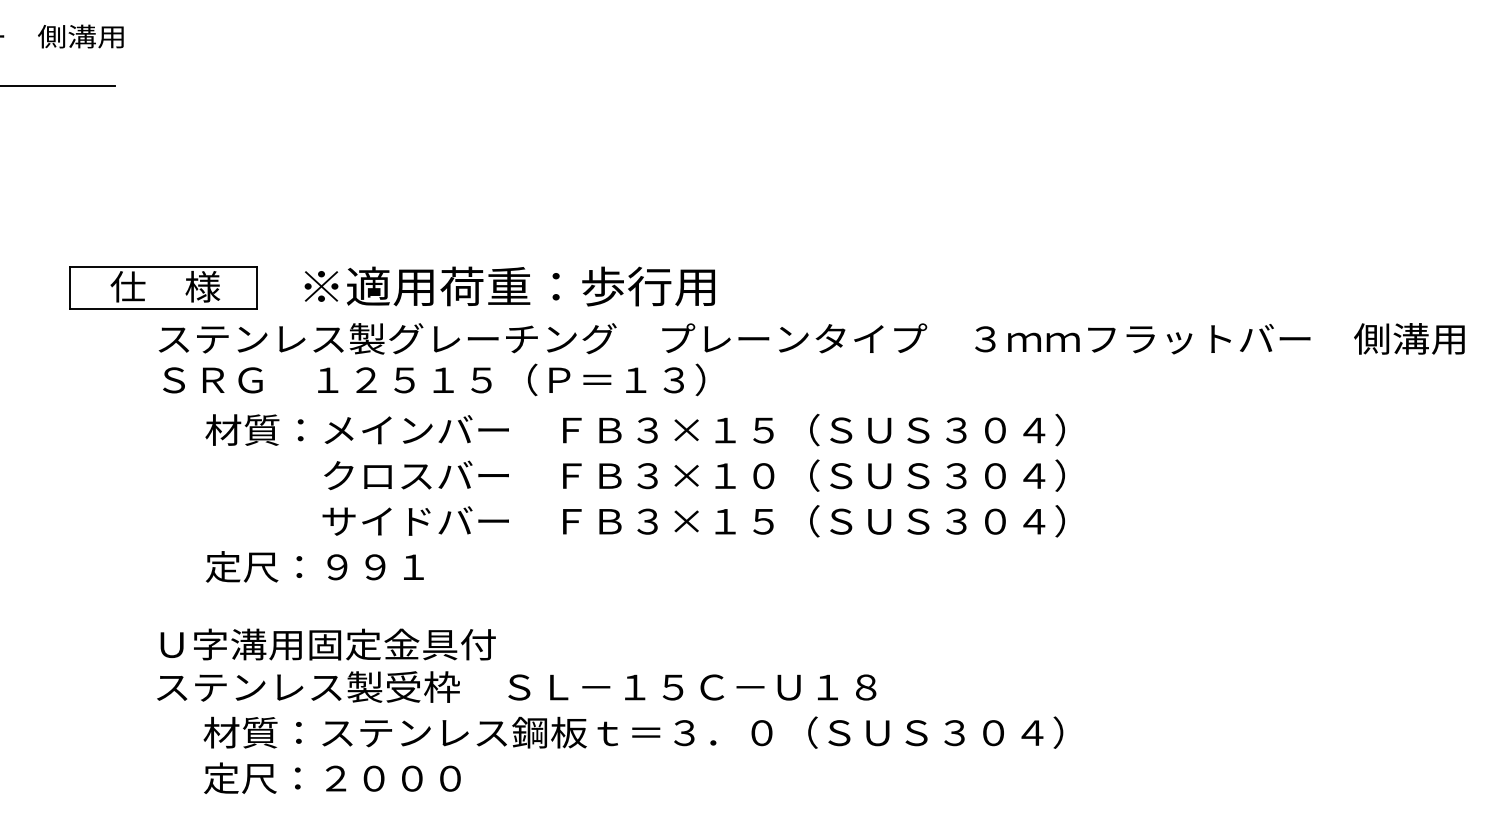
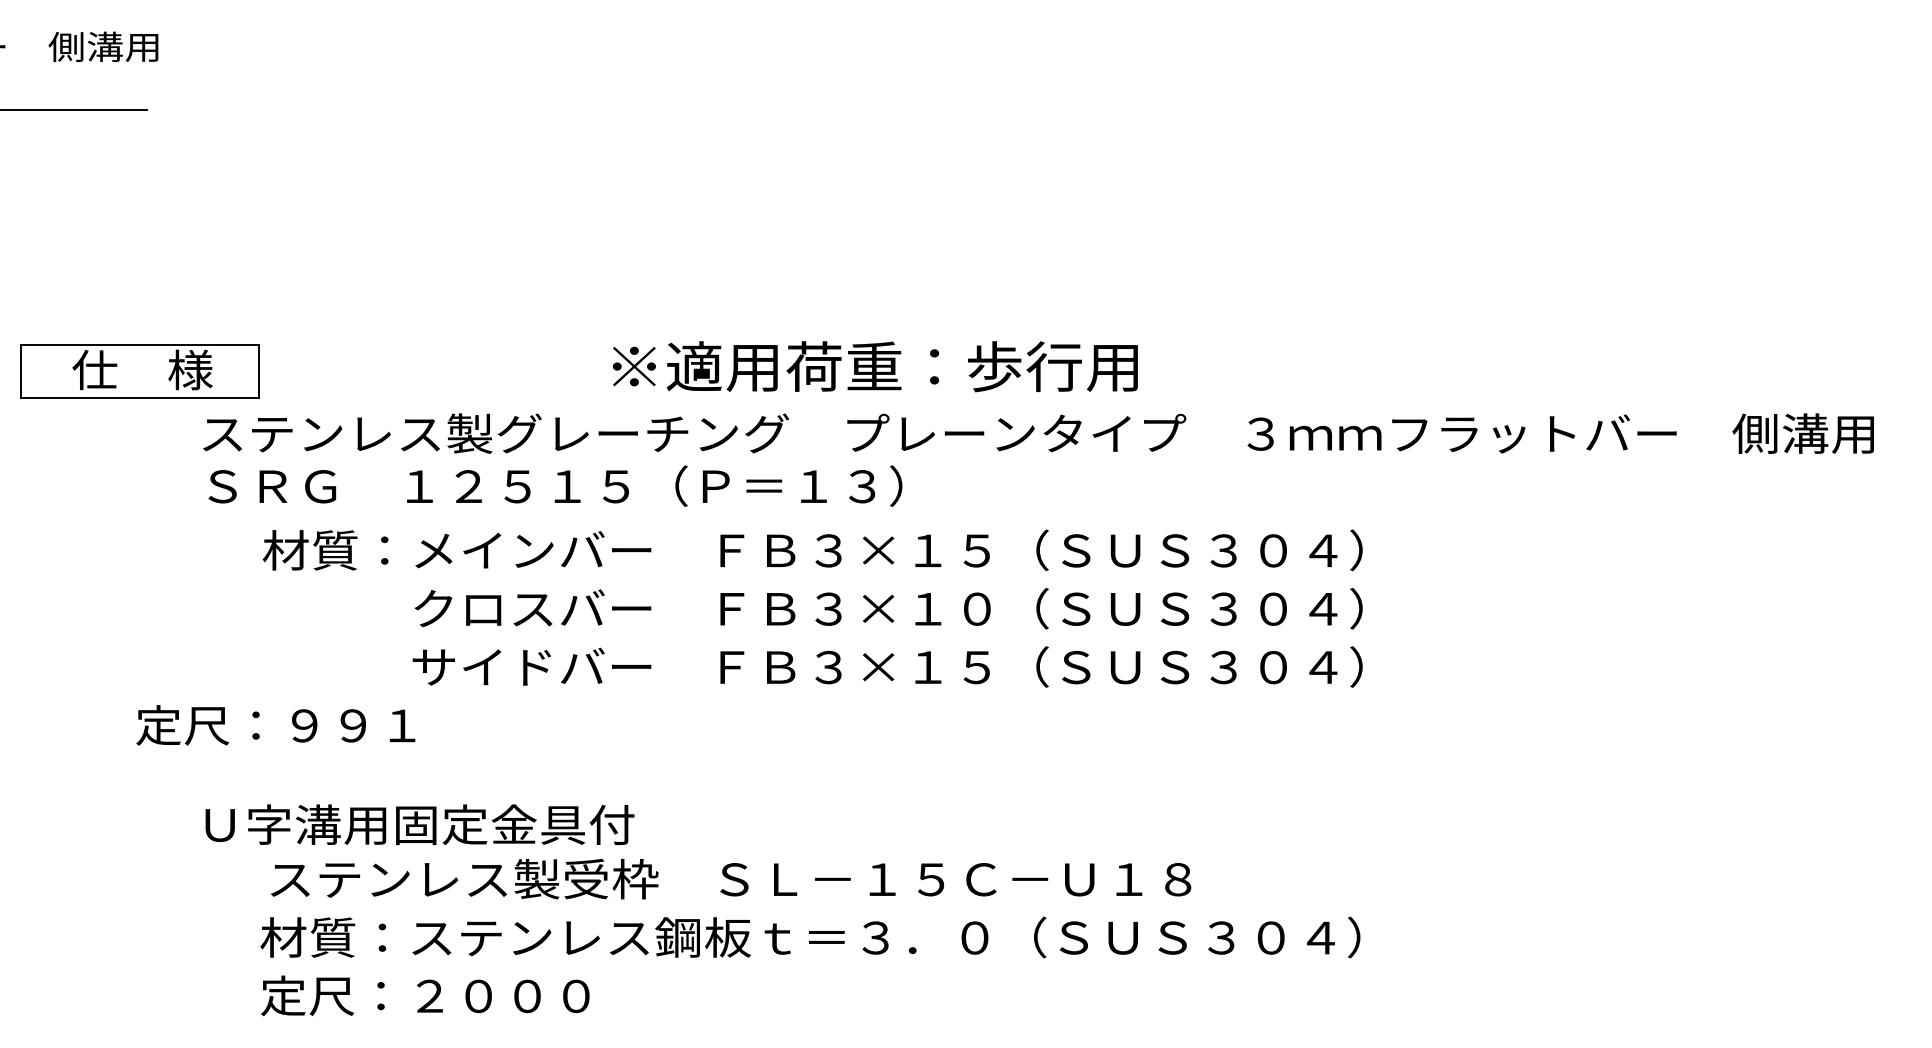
text: (509, 286) -> (874, 366), moved
part: (162, 287) -> (139, 371), moved
text: (314, 566) -> (275, 725), moved
text: (517, 686) -> (731, 878), moved

